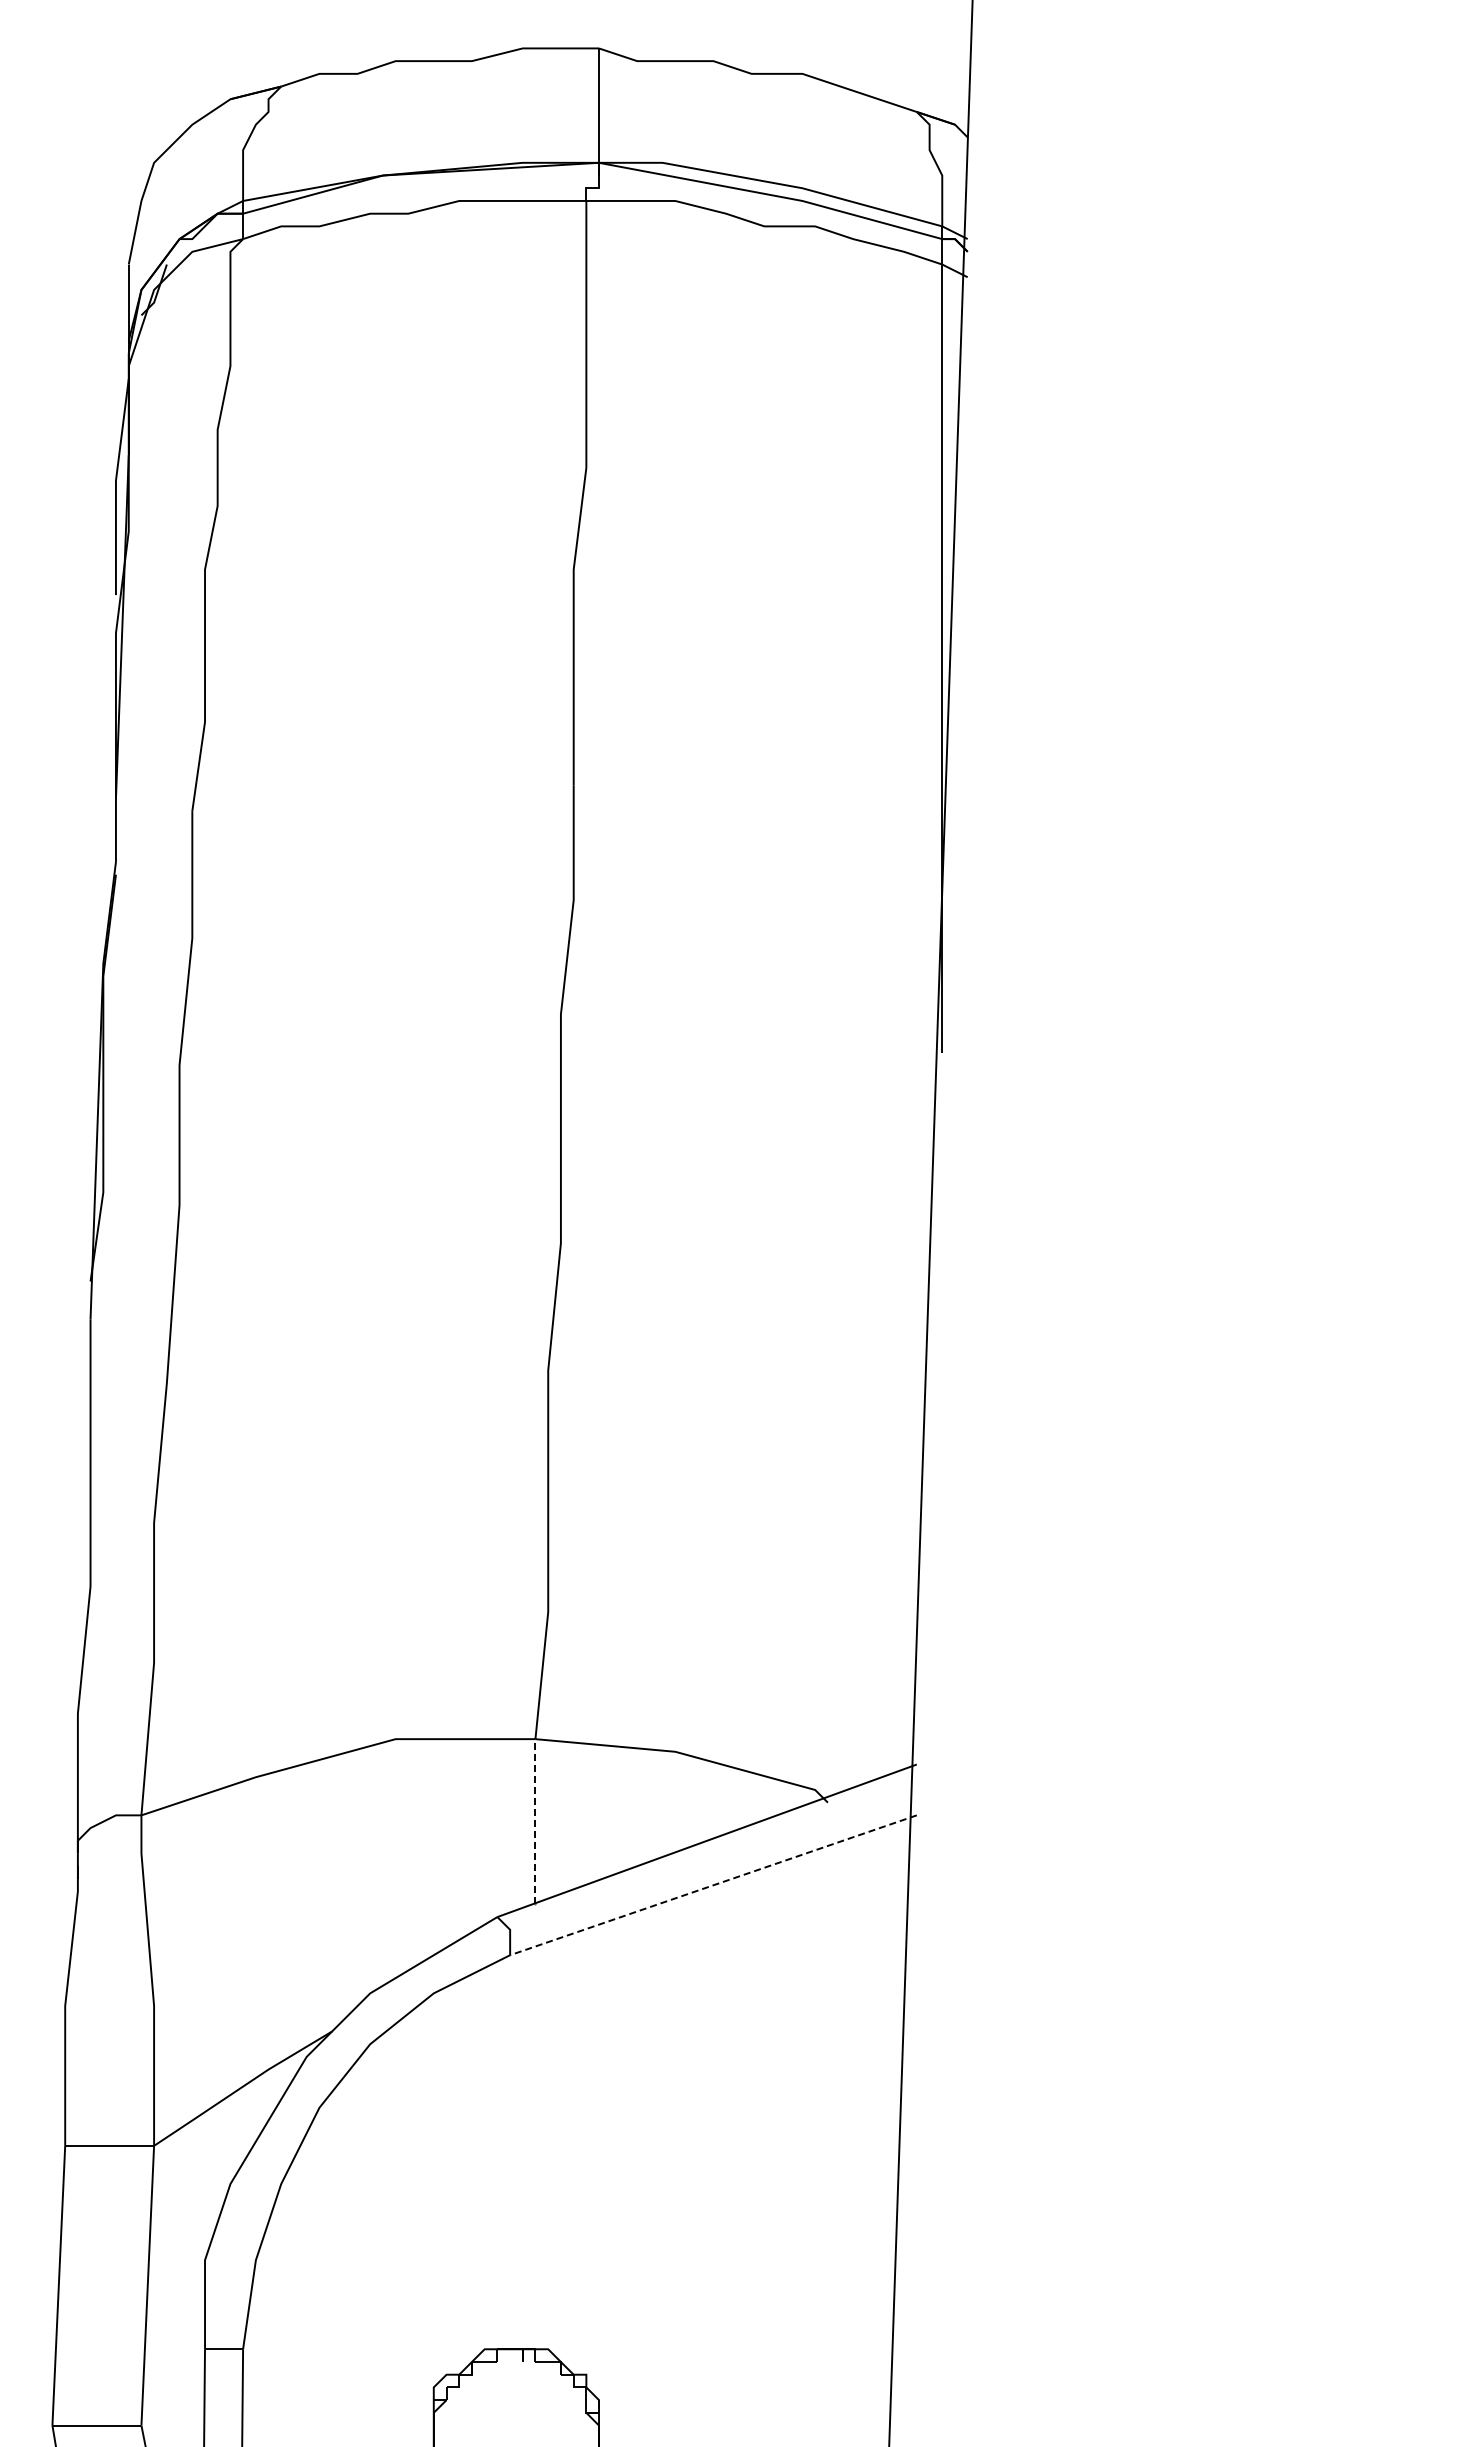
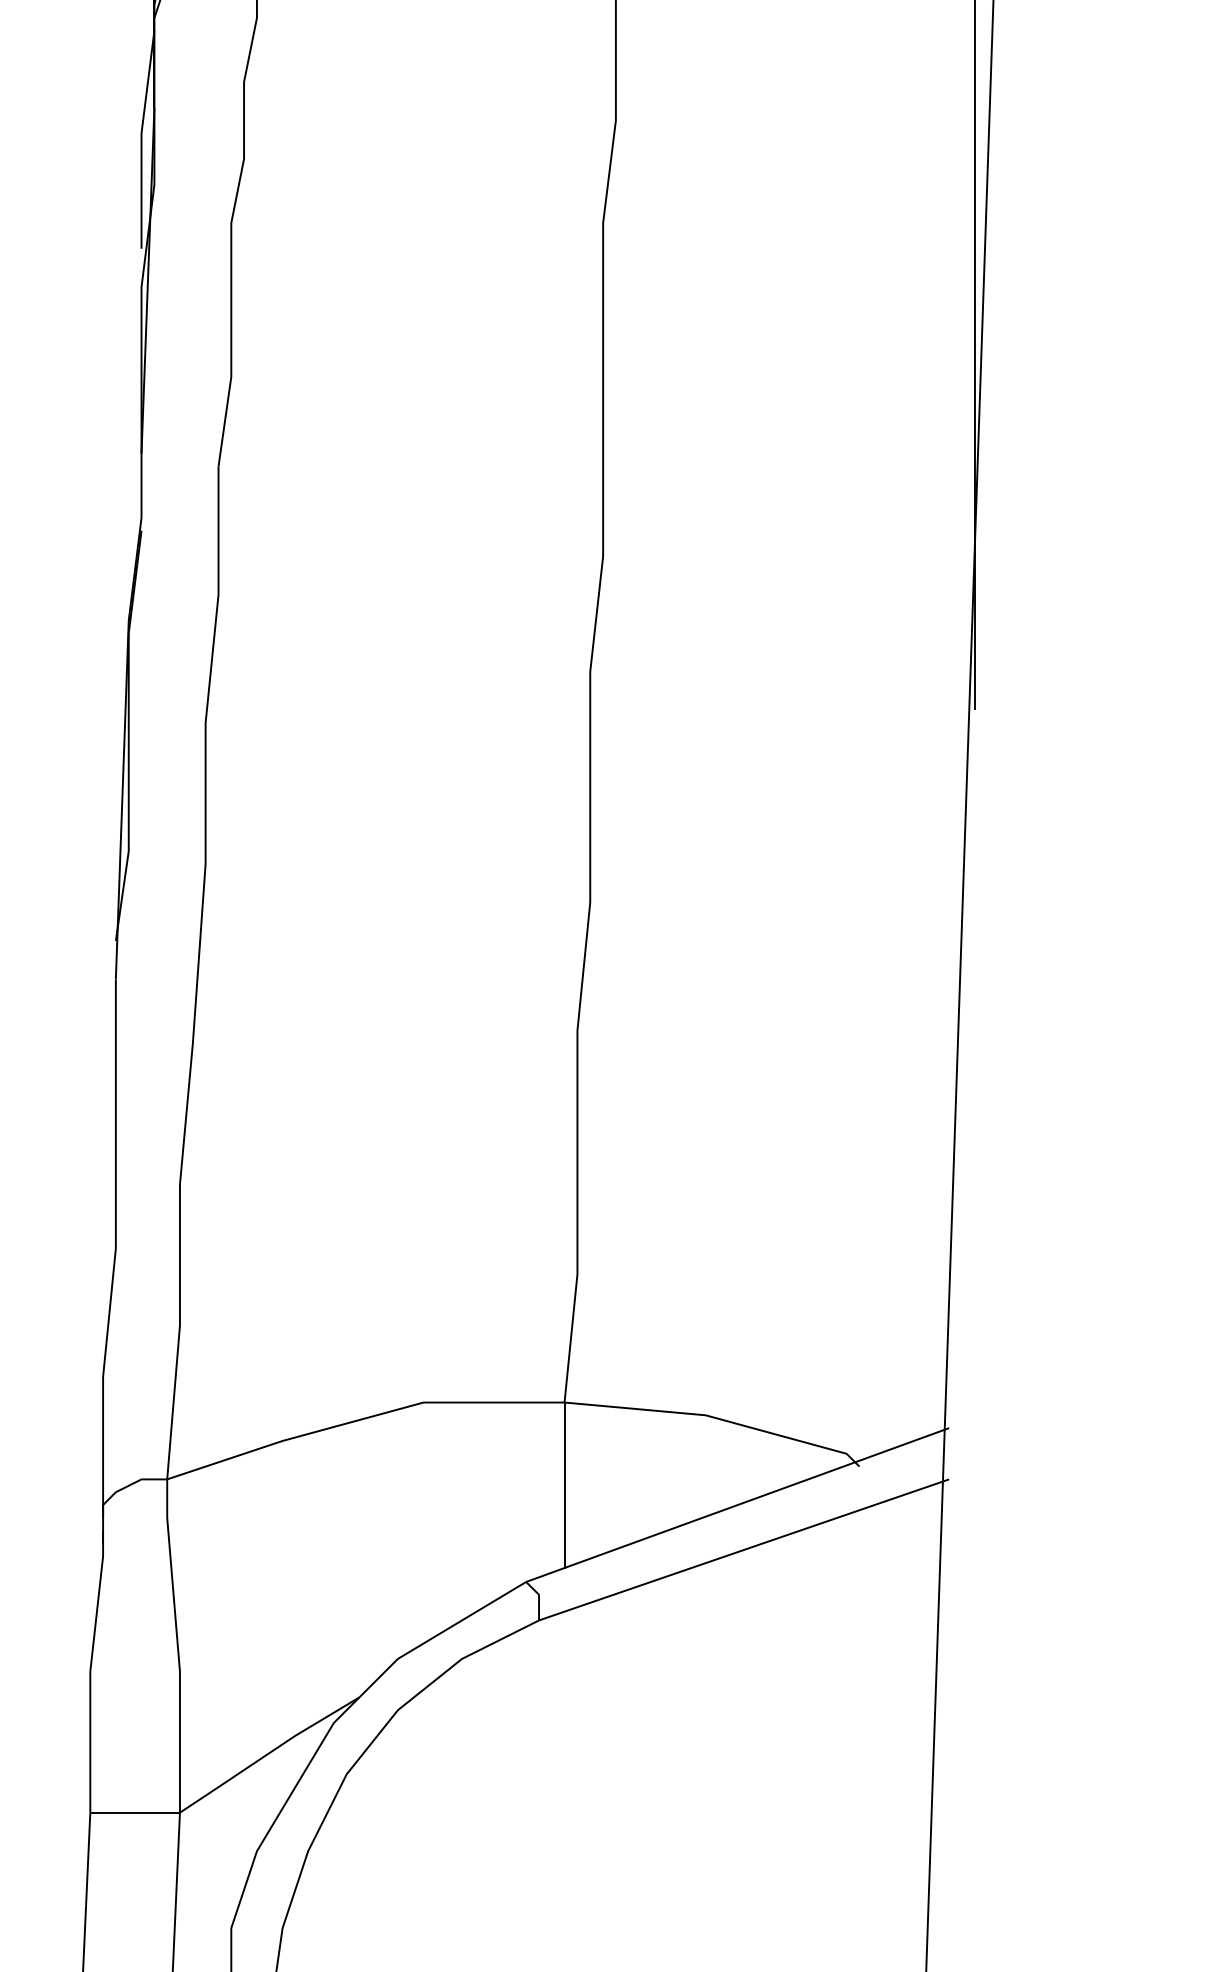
line: (535, 1821) -> (564, 1485), dashed -> solid
line: (713, 1885) -> (744, 1550), dashed -> solid

